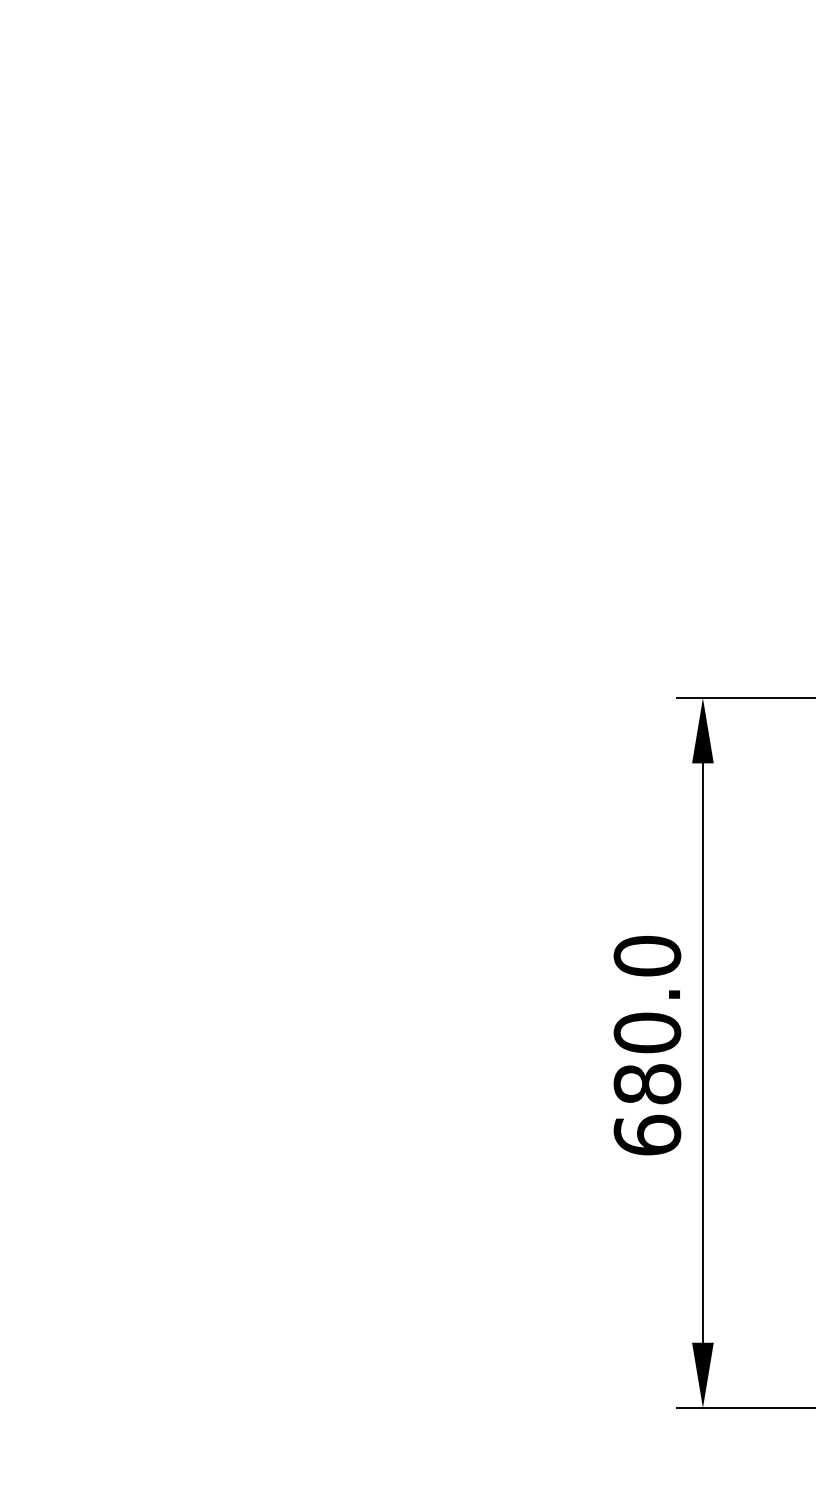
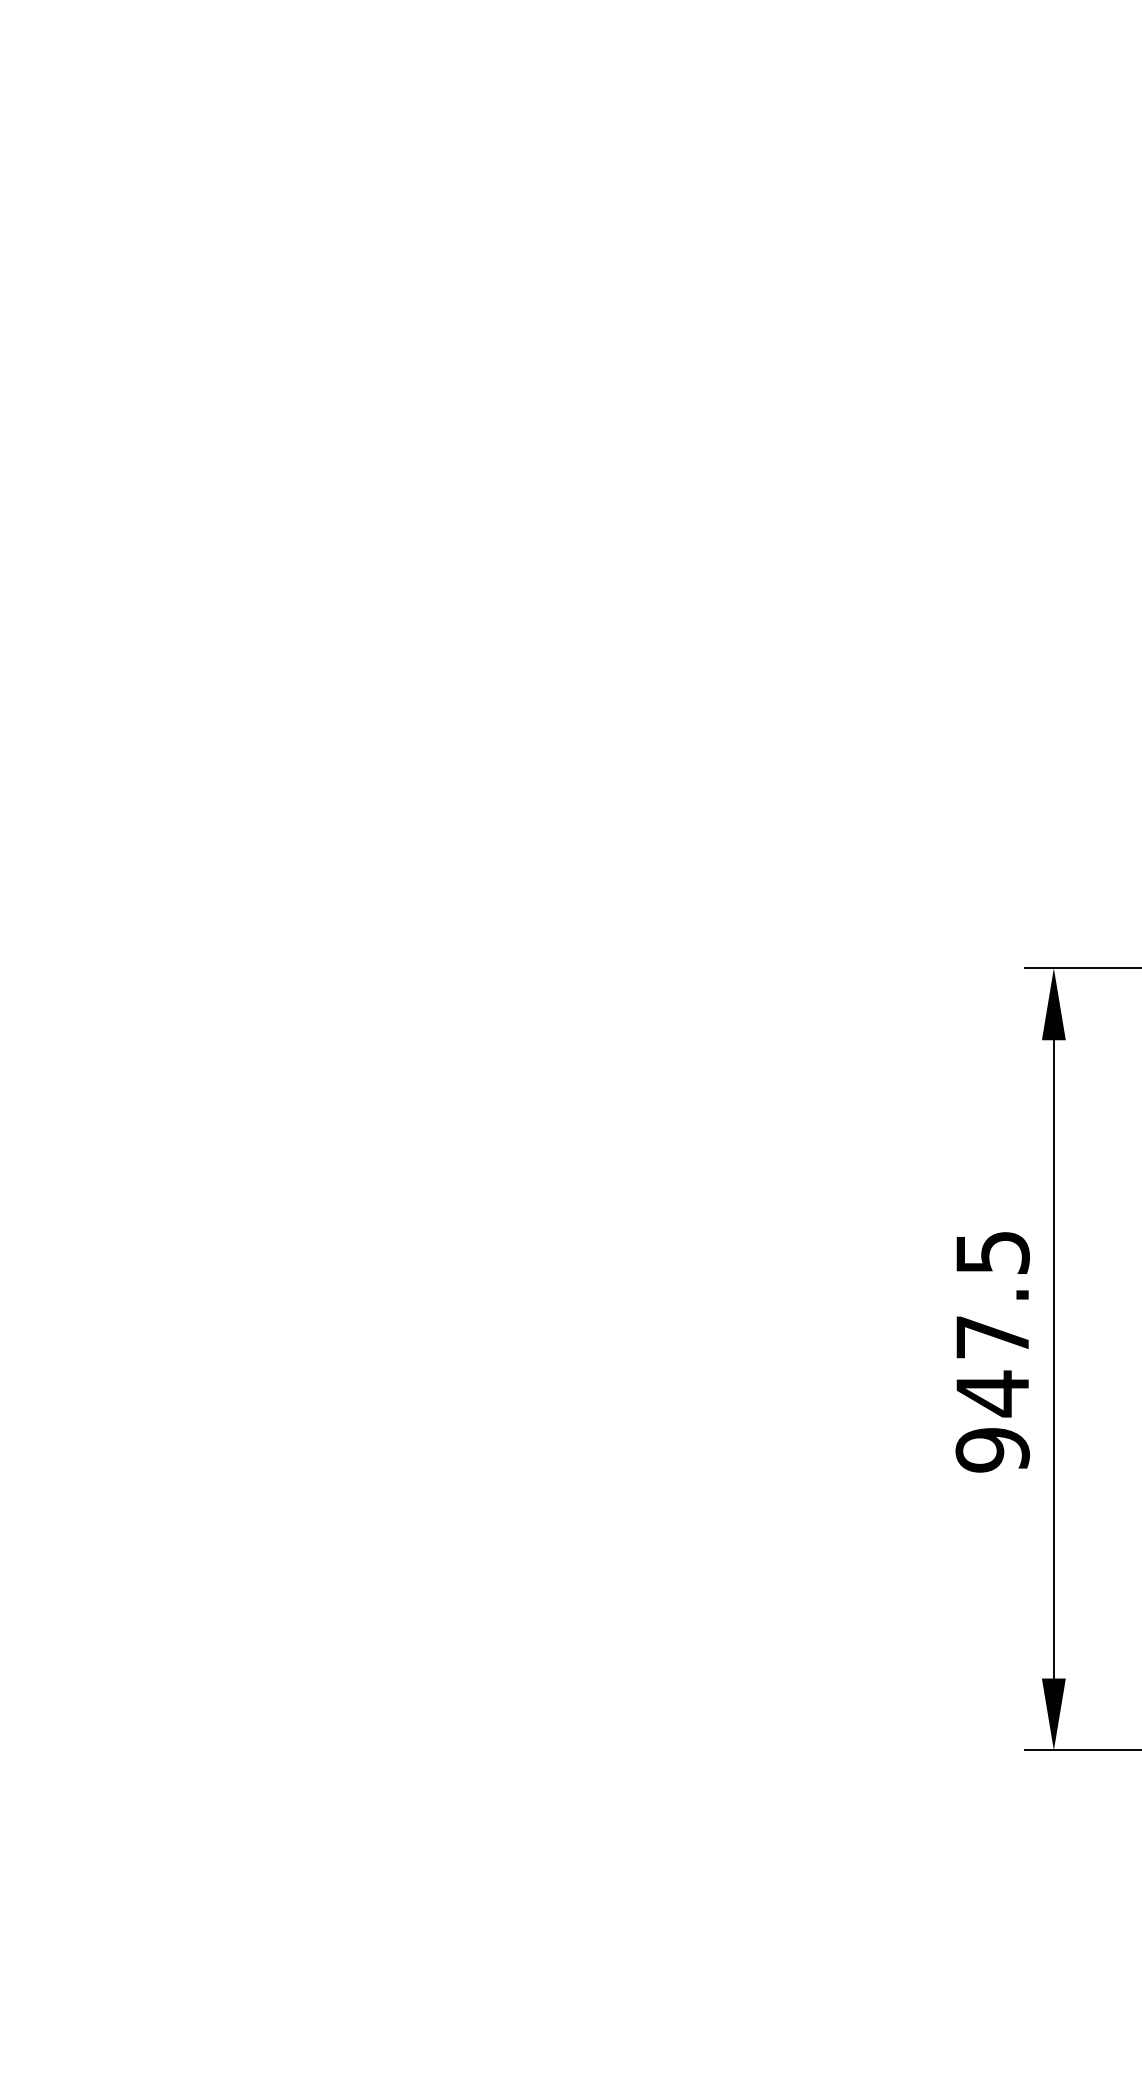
text: (647, 1045) -> (992, 1351), 680.0 -> 947.5

